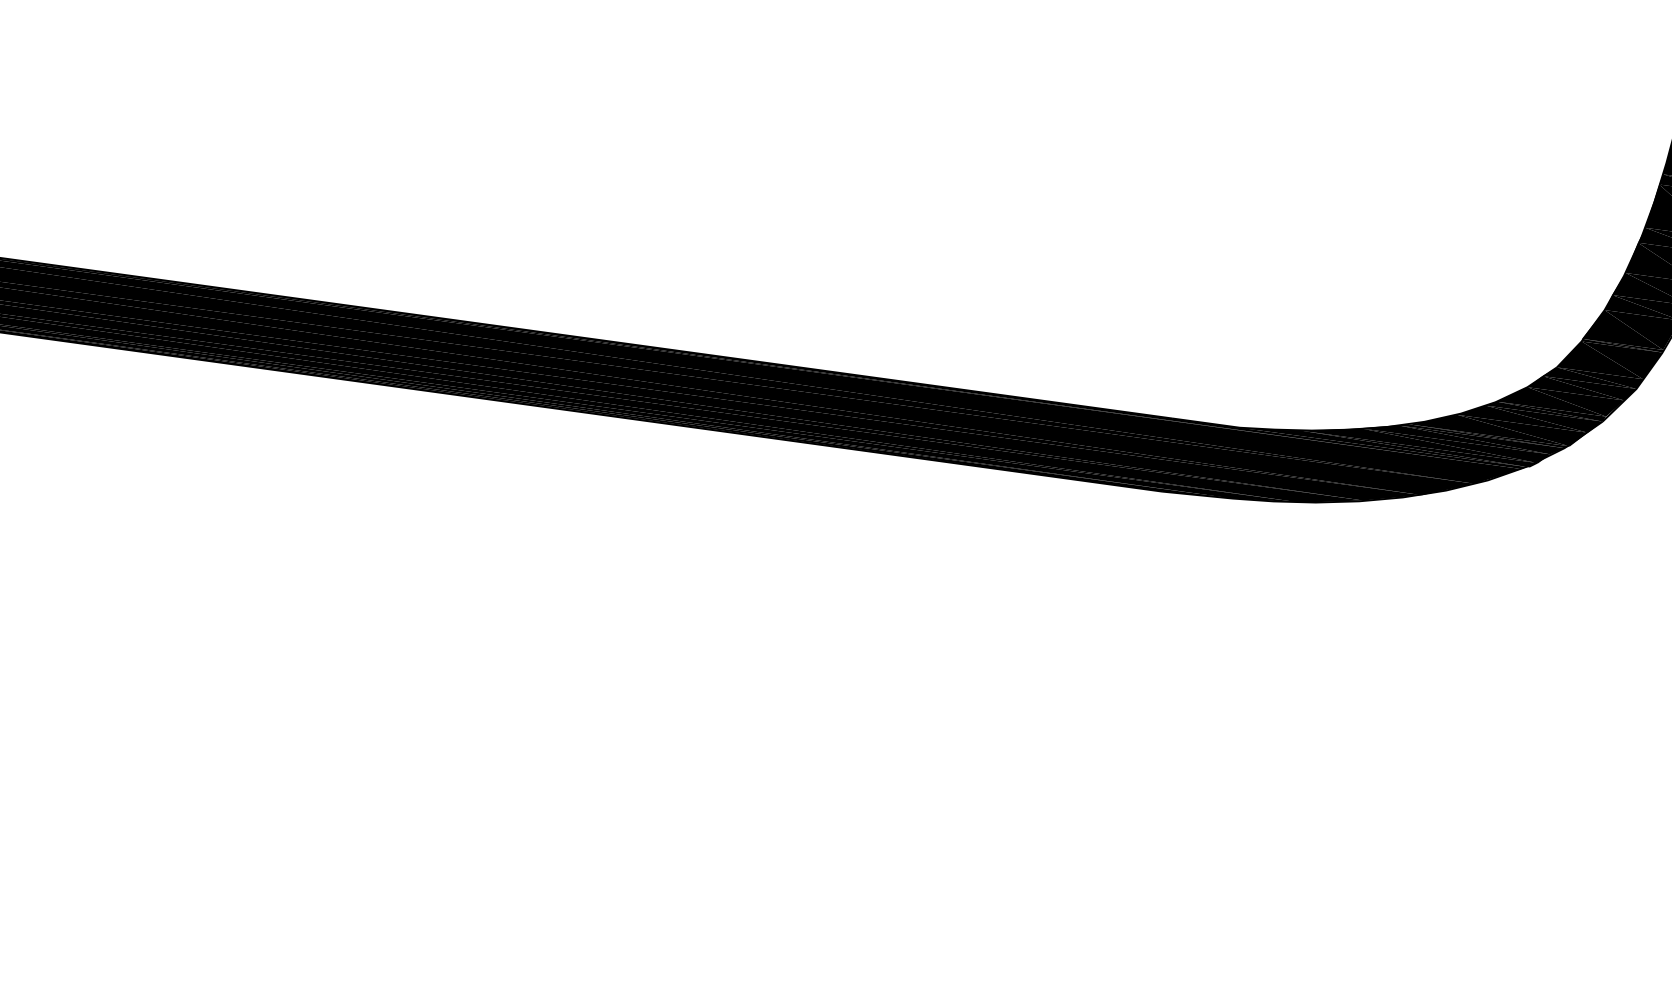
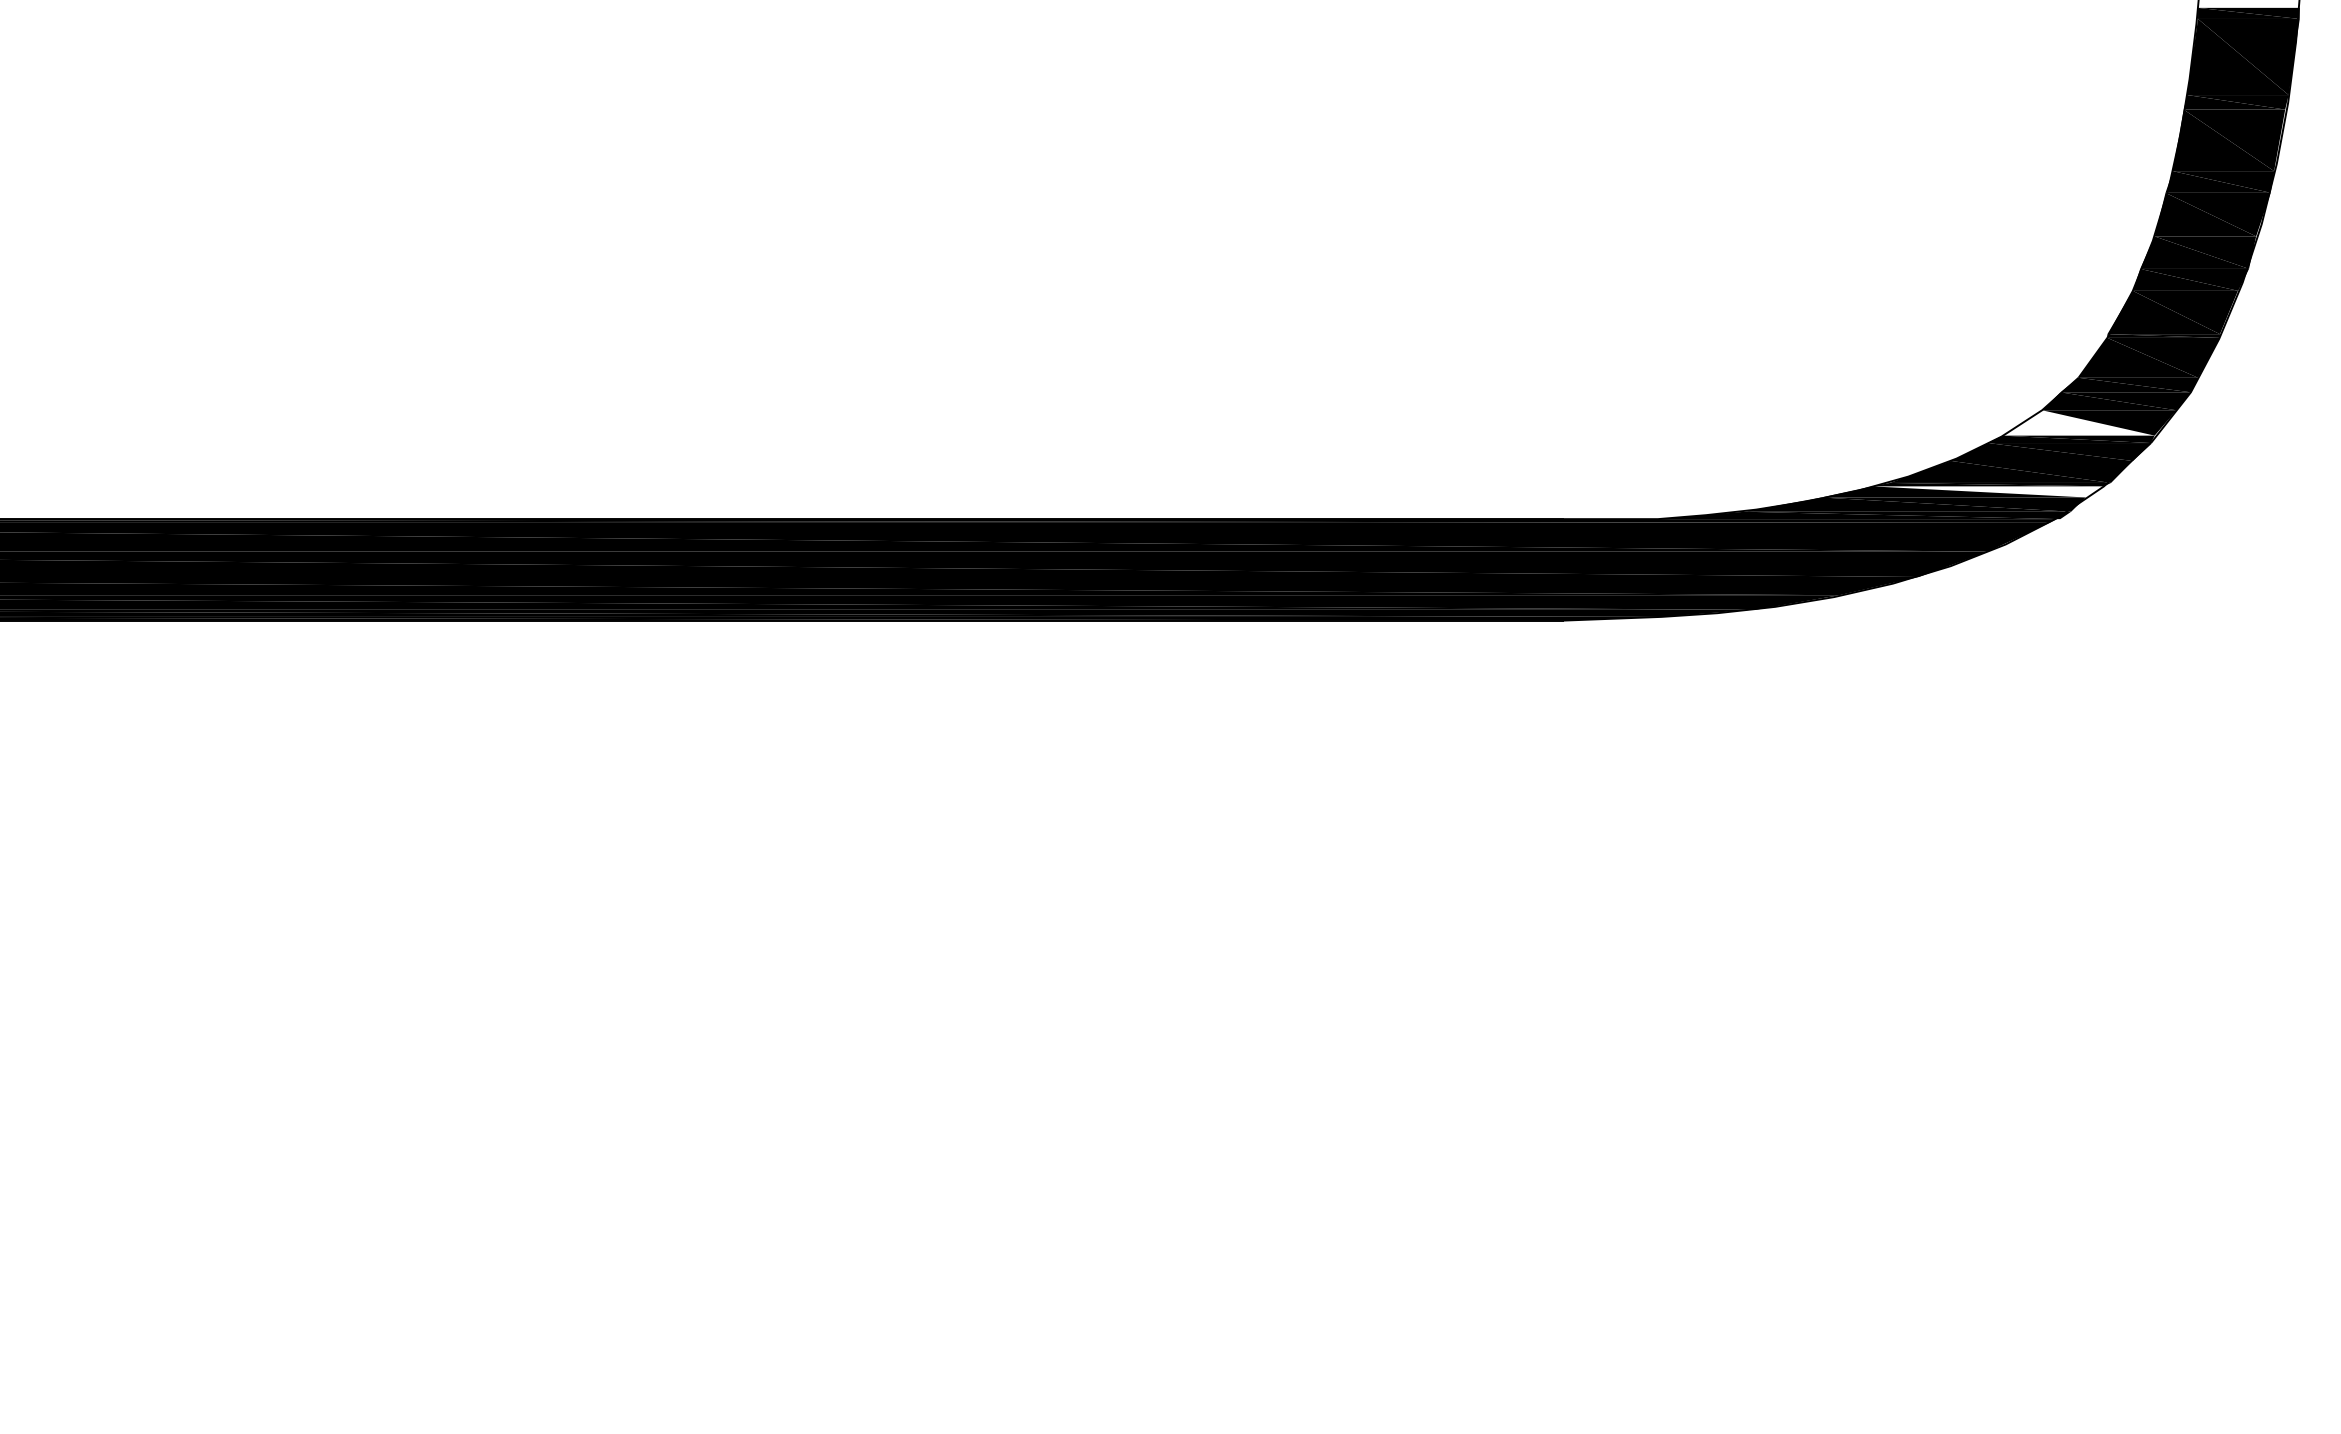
fill: (1552, 399) -> (2078, 422), removed
fill: (1480, 440) -> (1987, 491), removed

